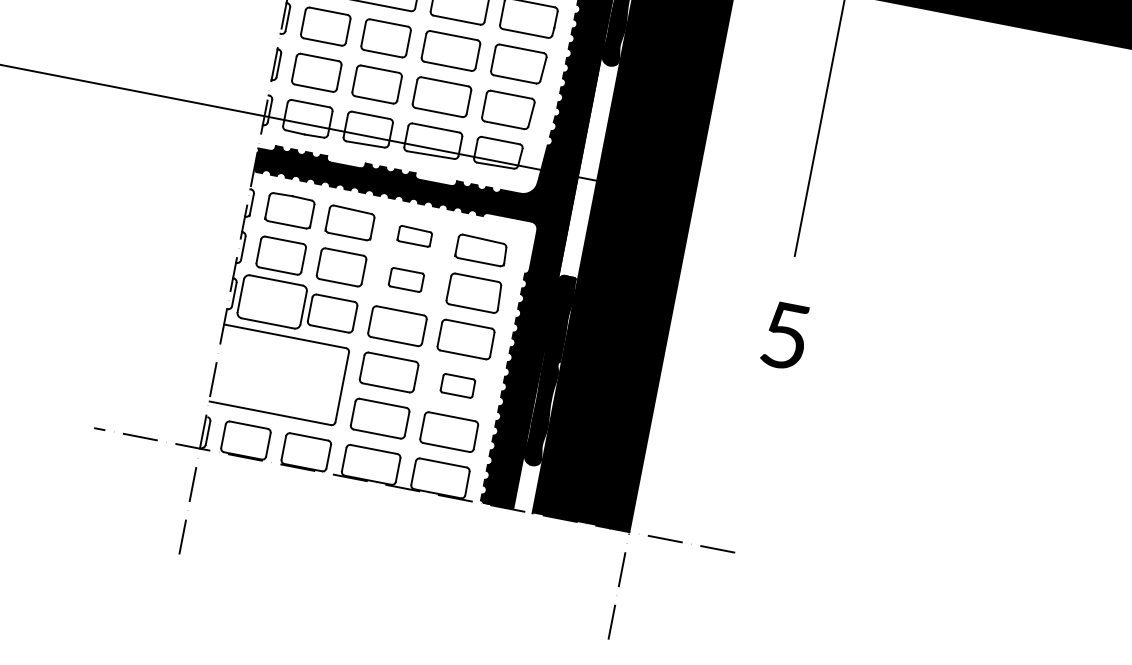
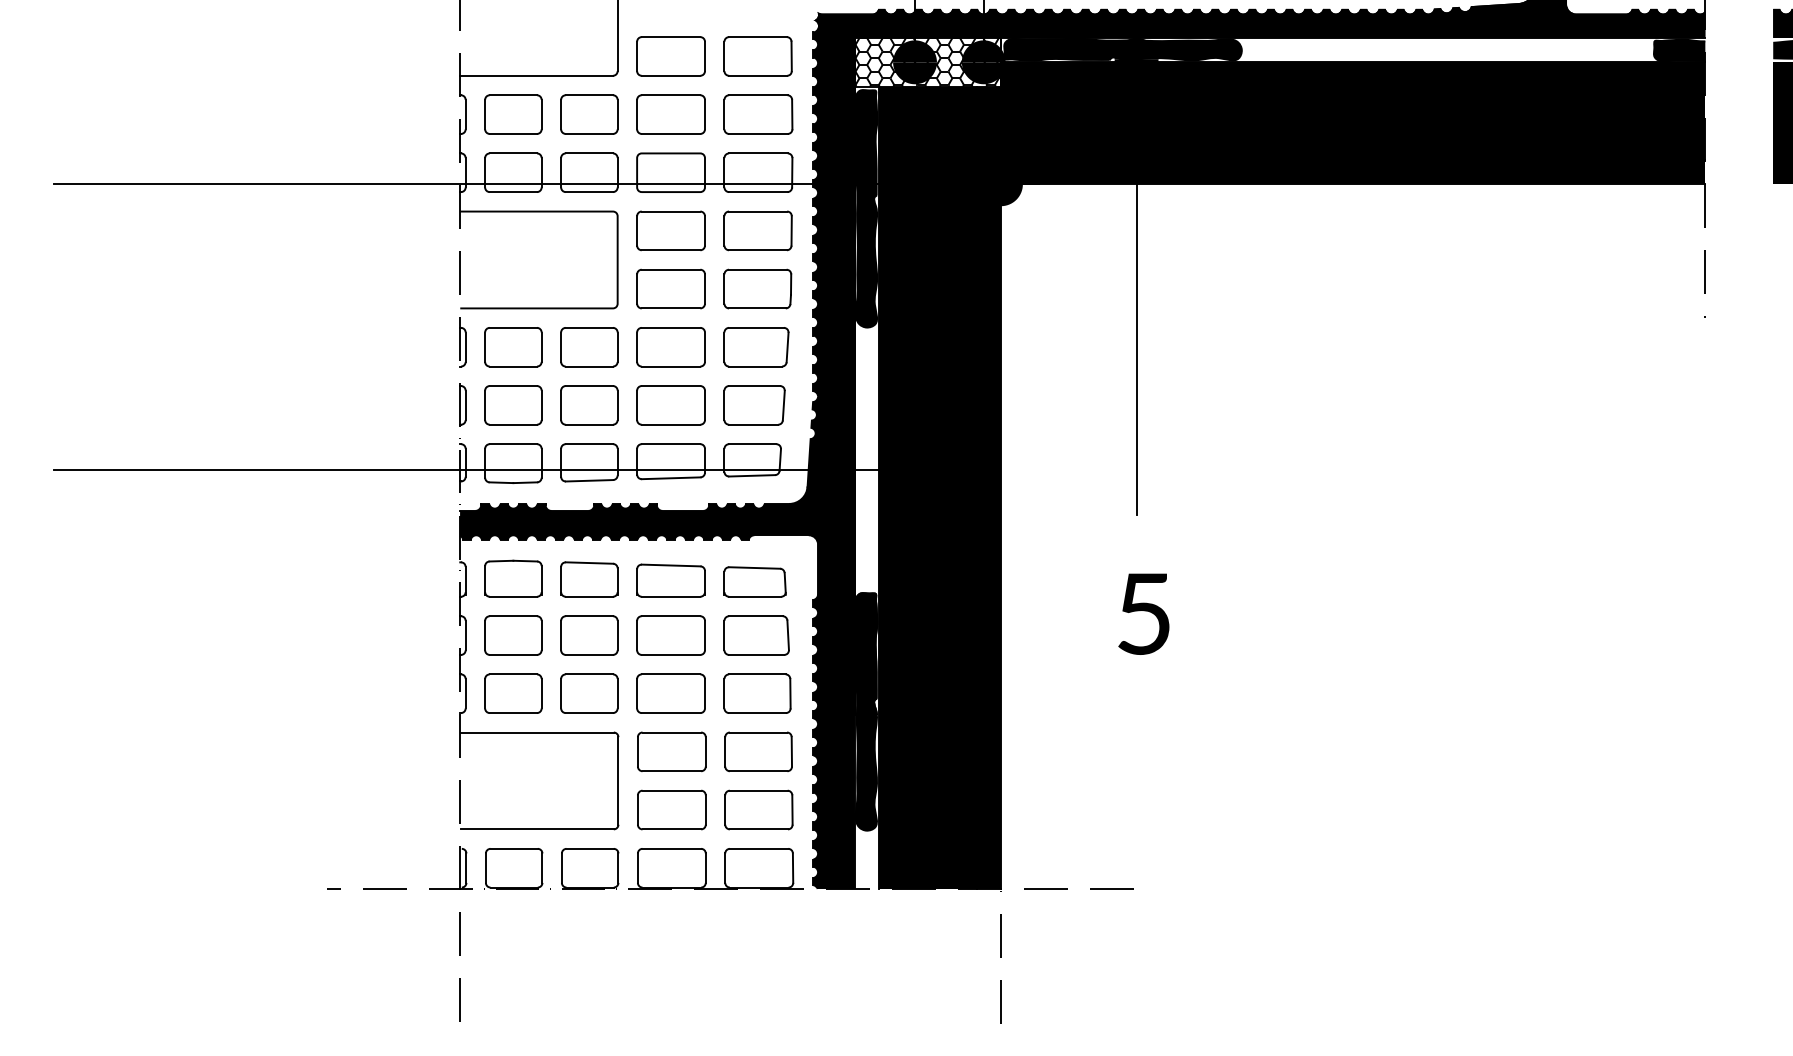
part: (414, 236) -> (670, 580), size x1.67
part: (406, 279) -> (670, 635), size x1.67
part: (272, 301) -> (513, 693), size x0.71
part: (458, 385) -> (758, 751), size x1.67

